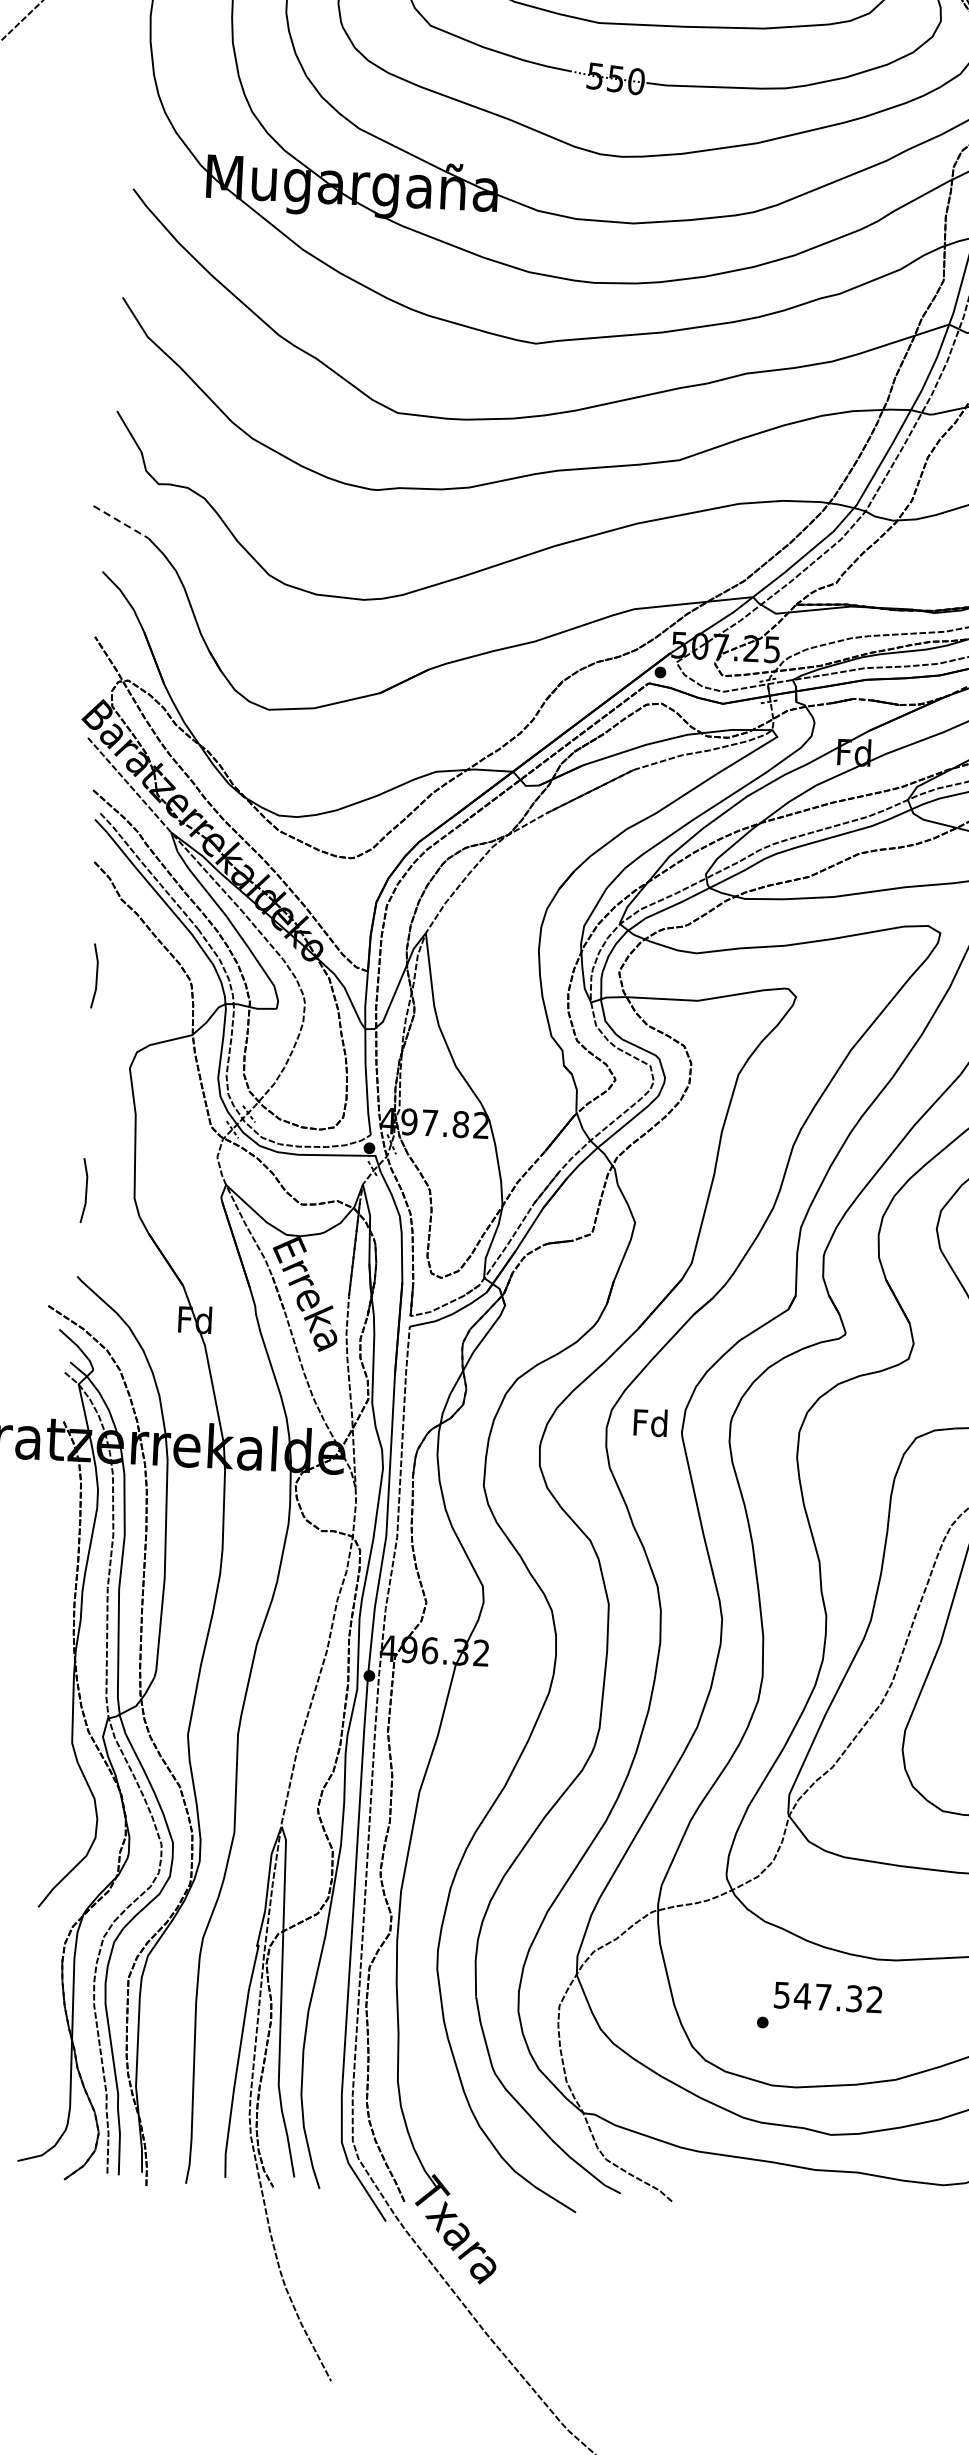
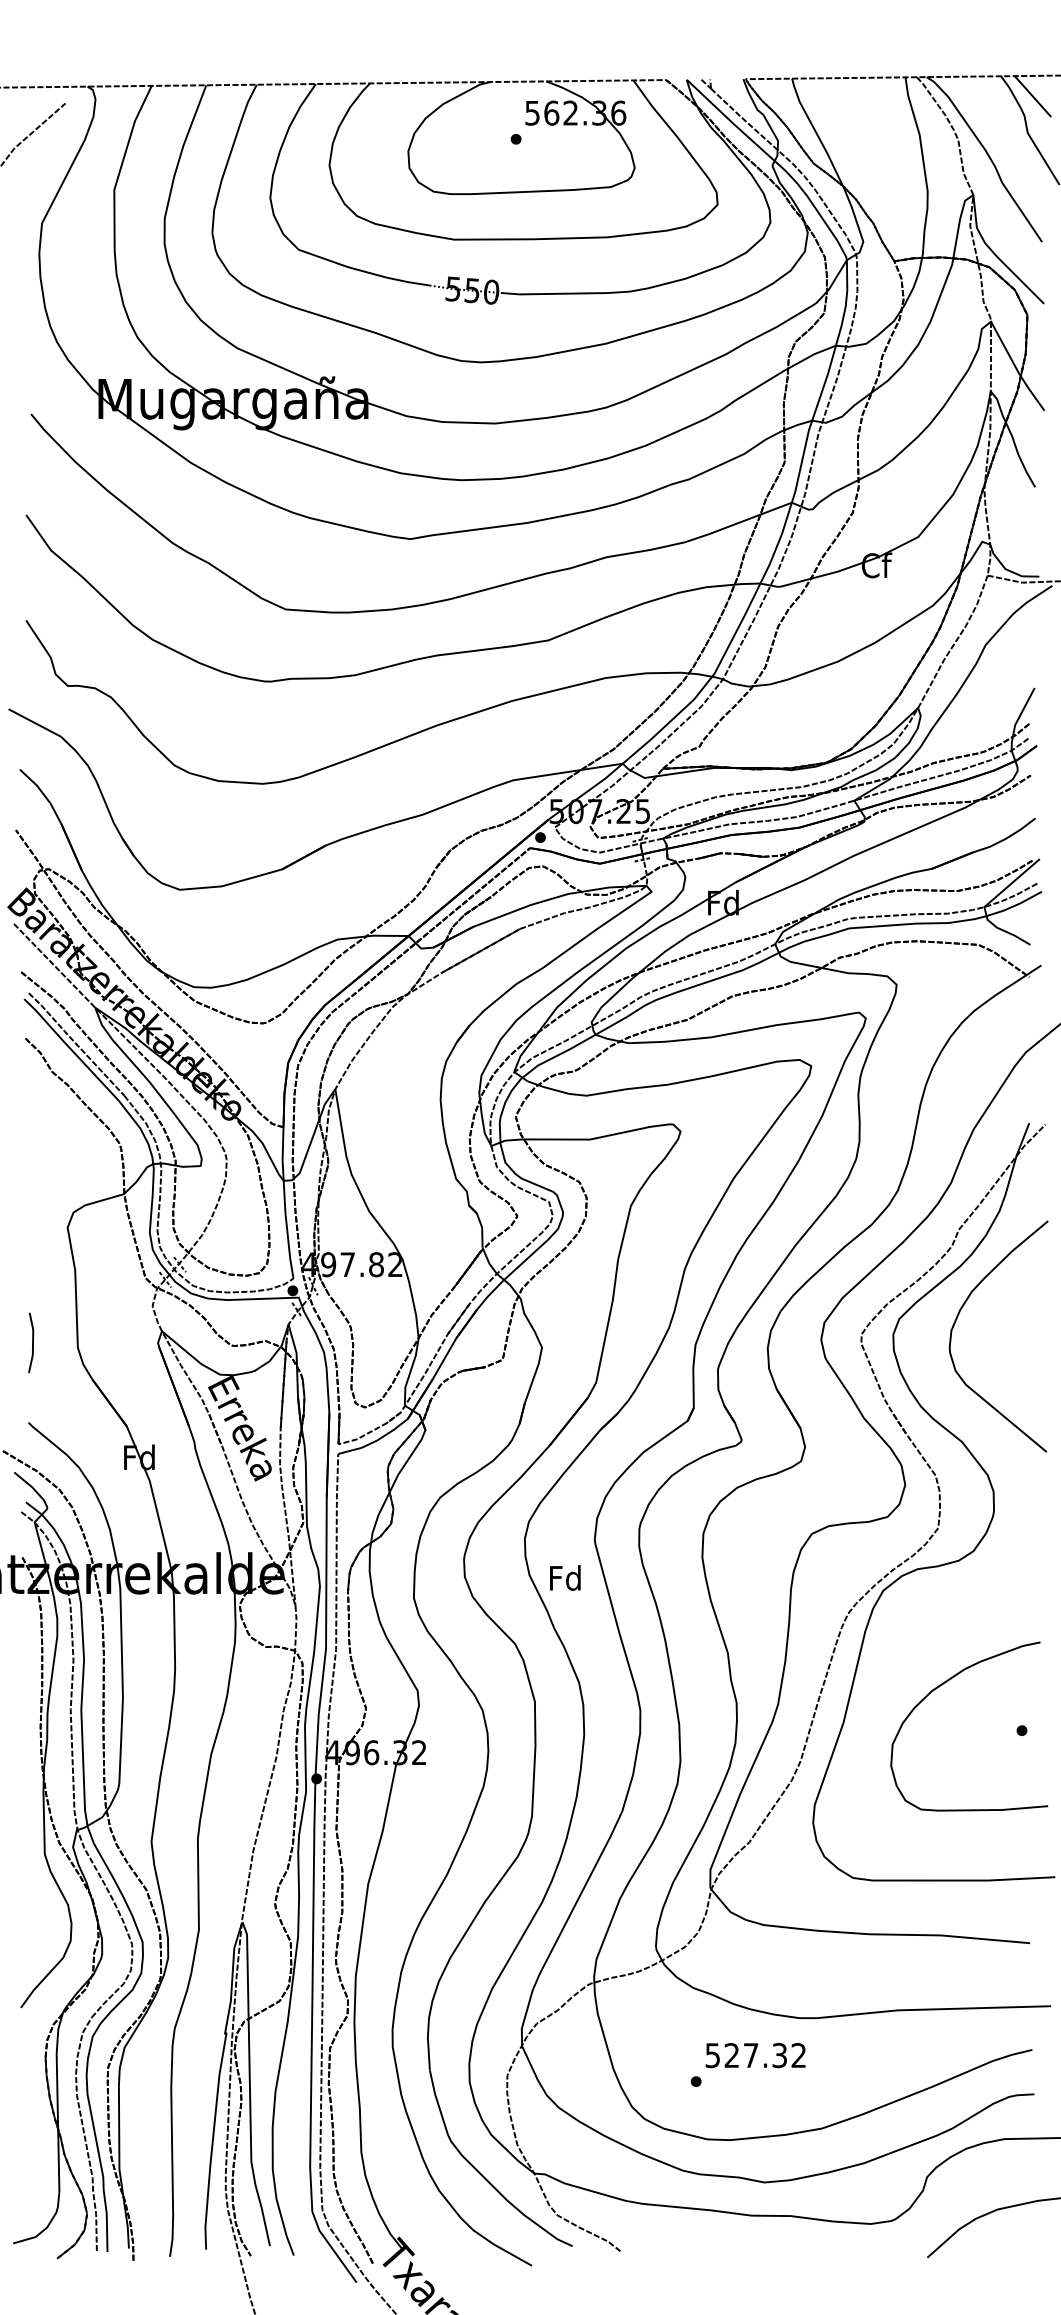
line: (120, 521) -> (34, 722), dashed -> solid
line: (96, 975) -> (32, 1143), removed
text: (650, 1422) -> (565, 1577), moved
text: (802, 1996) -> (731, 2055), 547.32 -> 527.32

